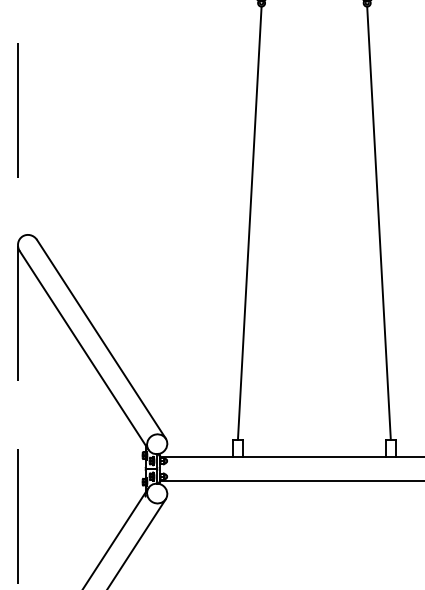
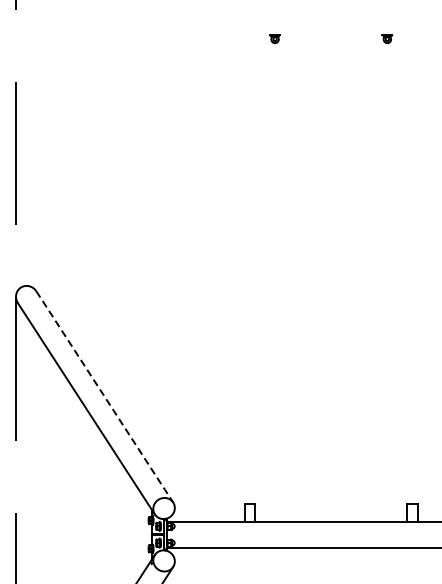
line: (249, 222) -> (262, 272), removed
line: (378, 222) -> (399, 272), removed
line: (101, 339) -> (104, 397), solid -> dashed

